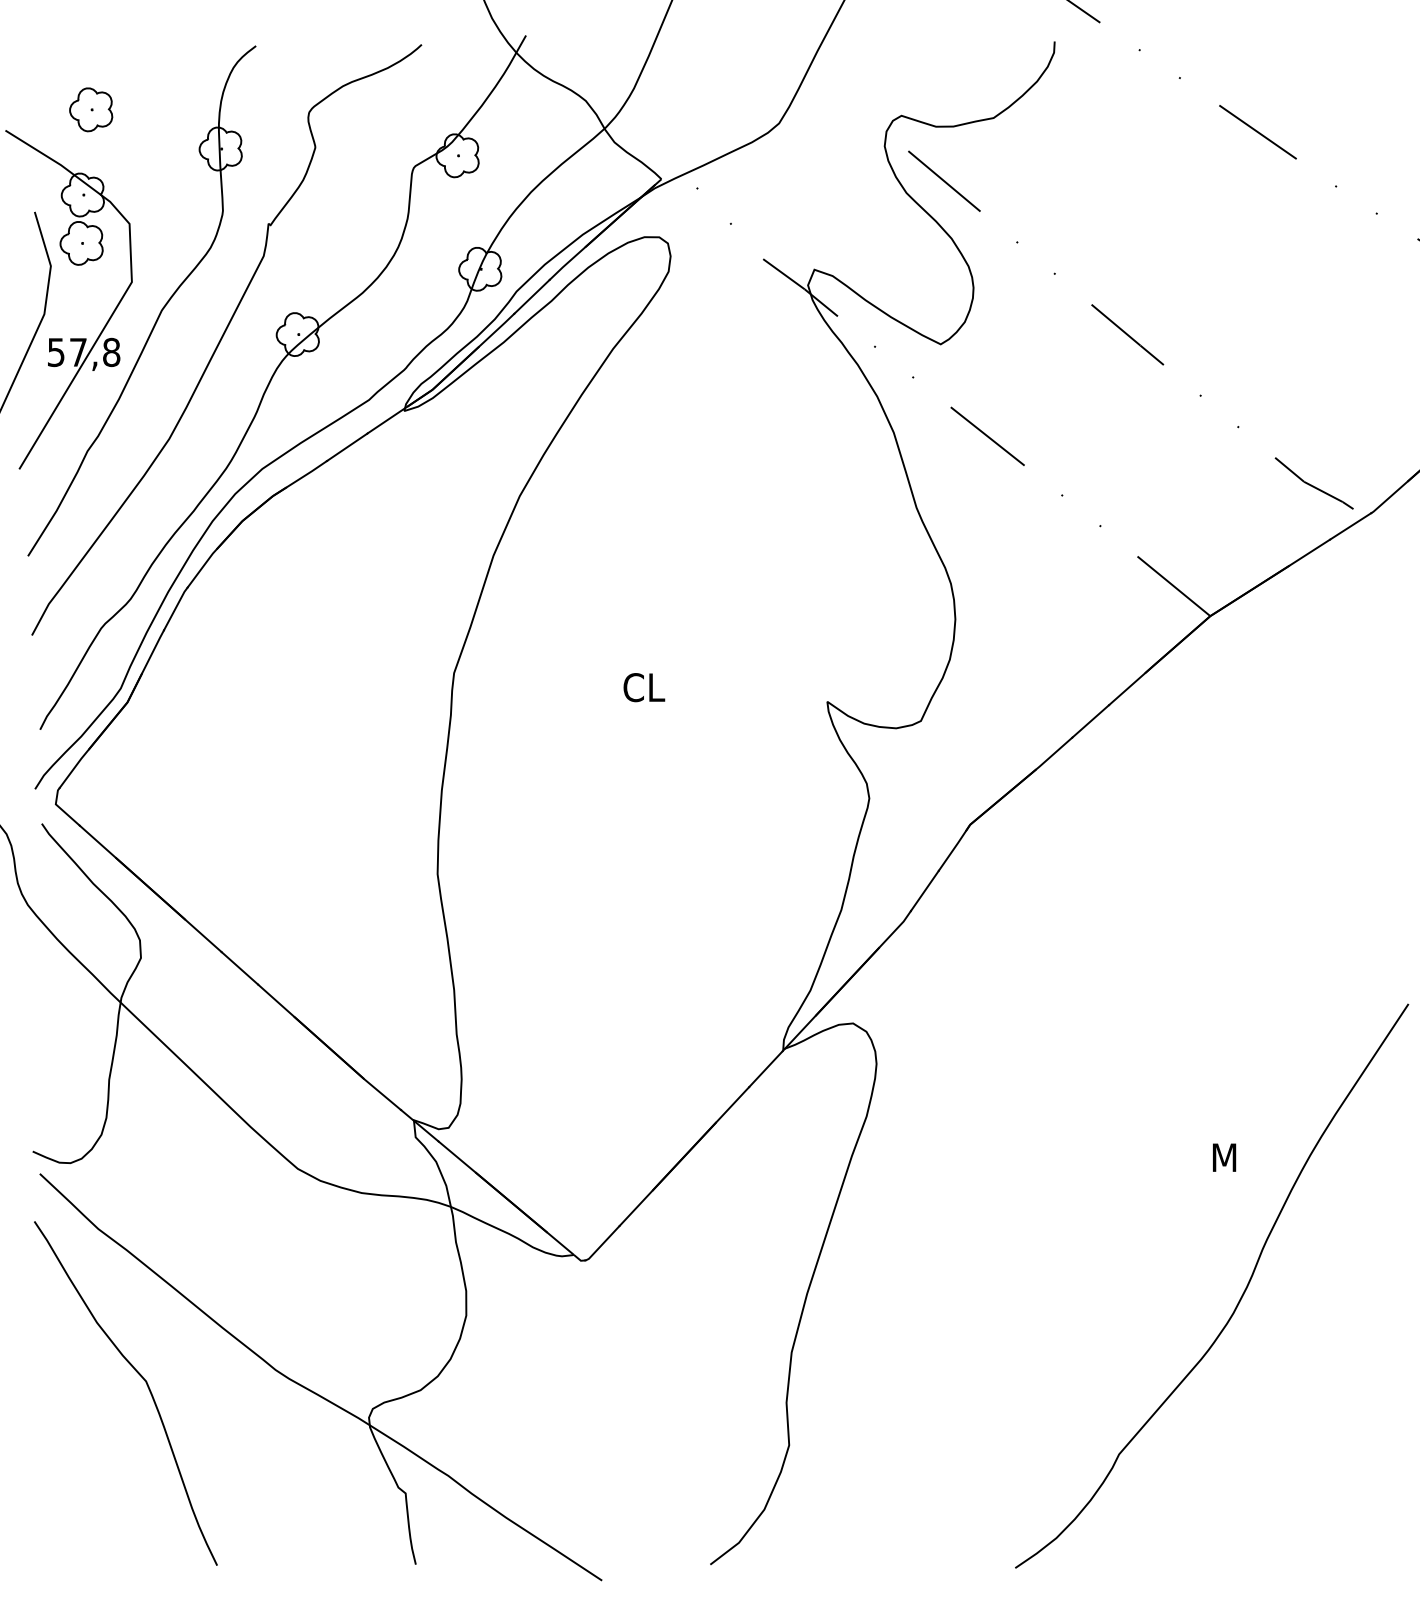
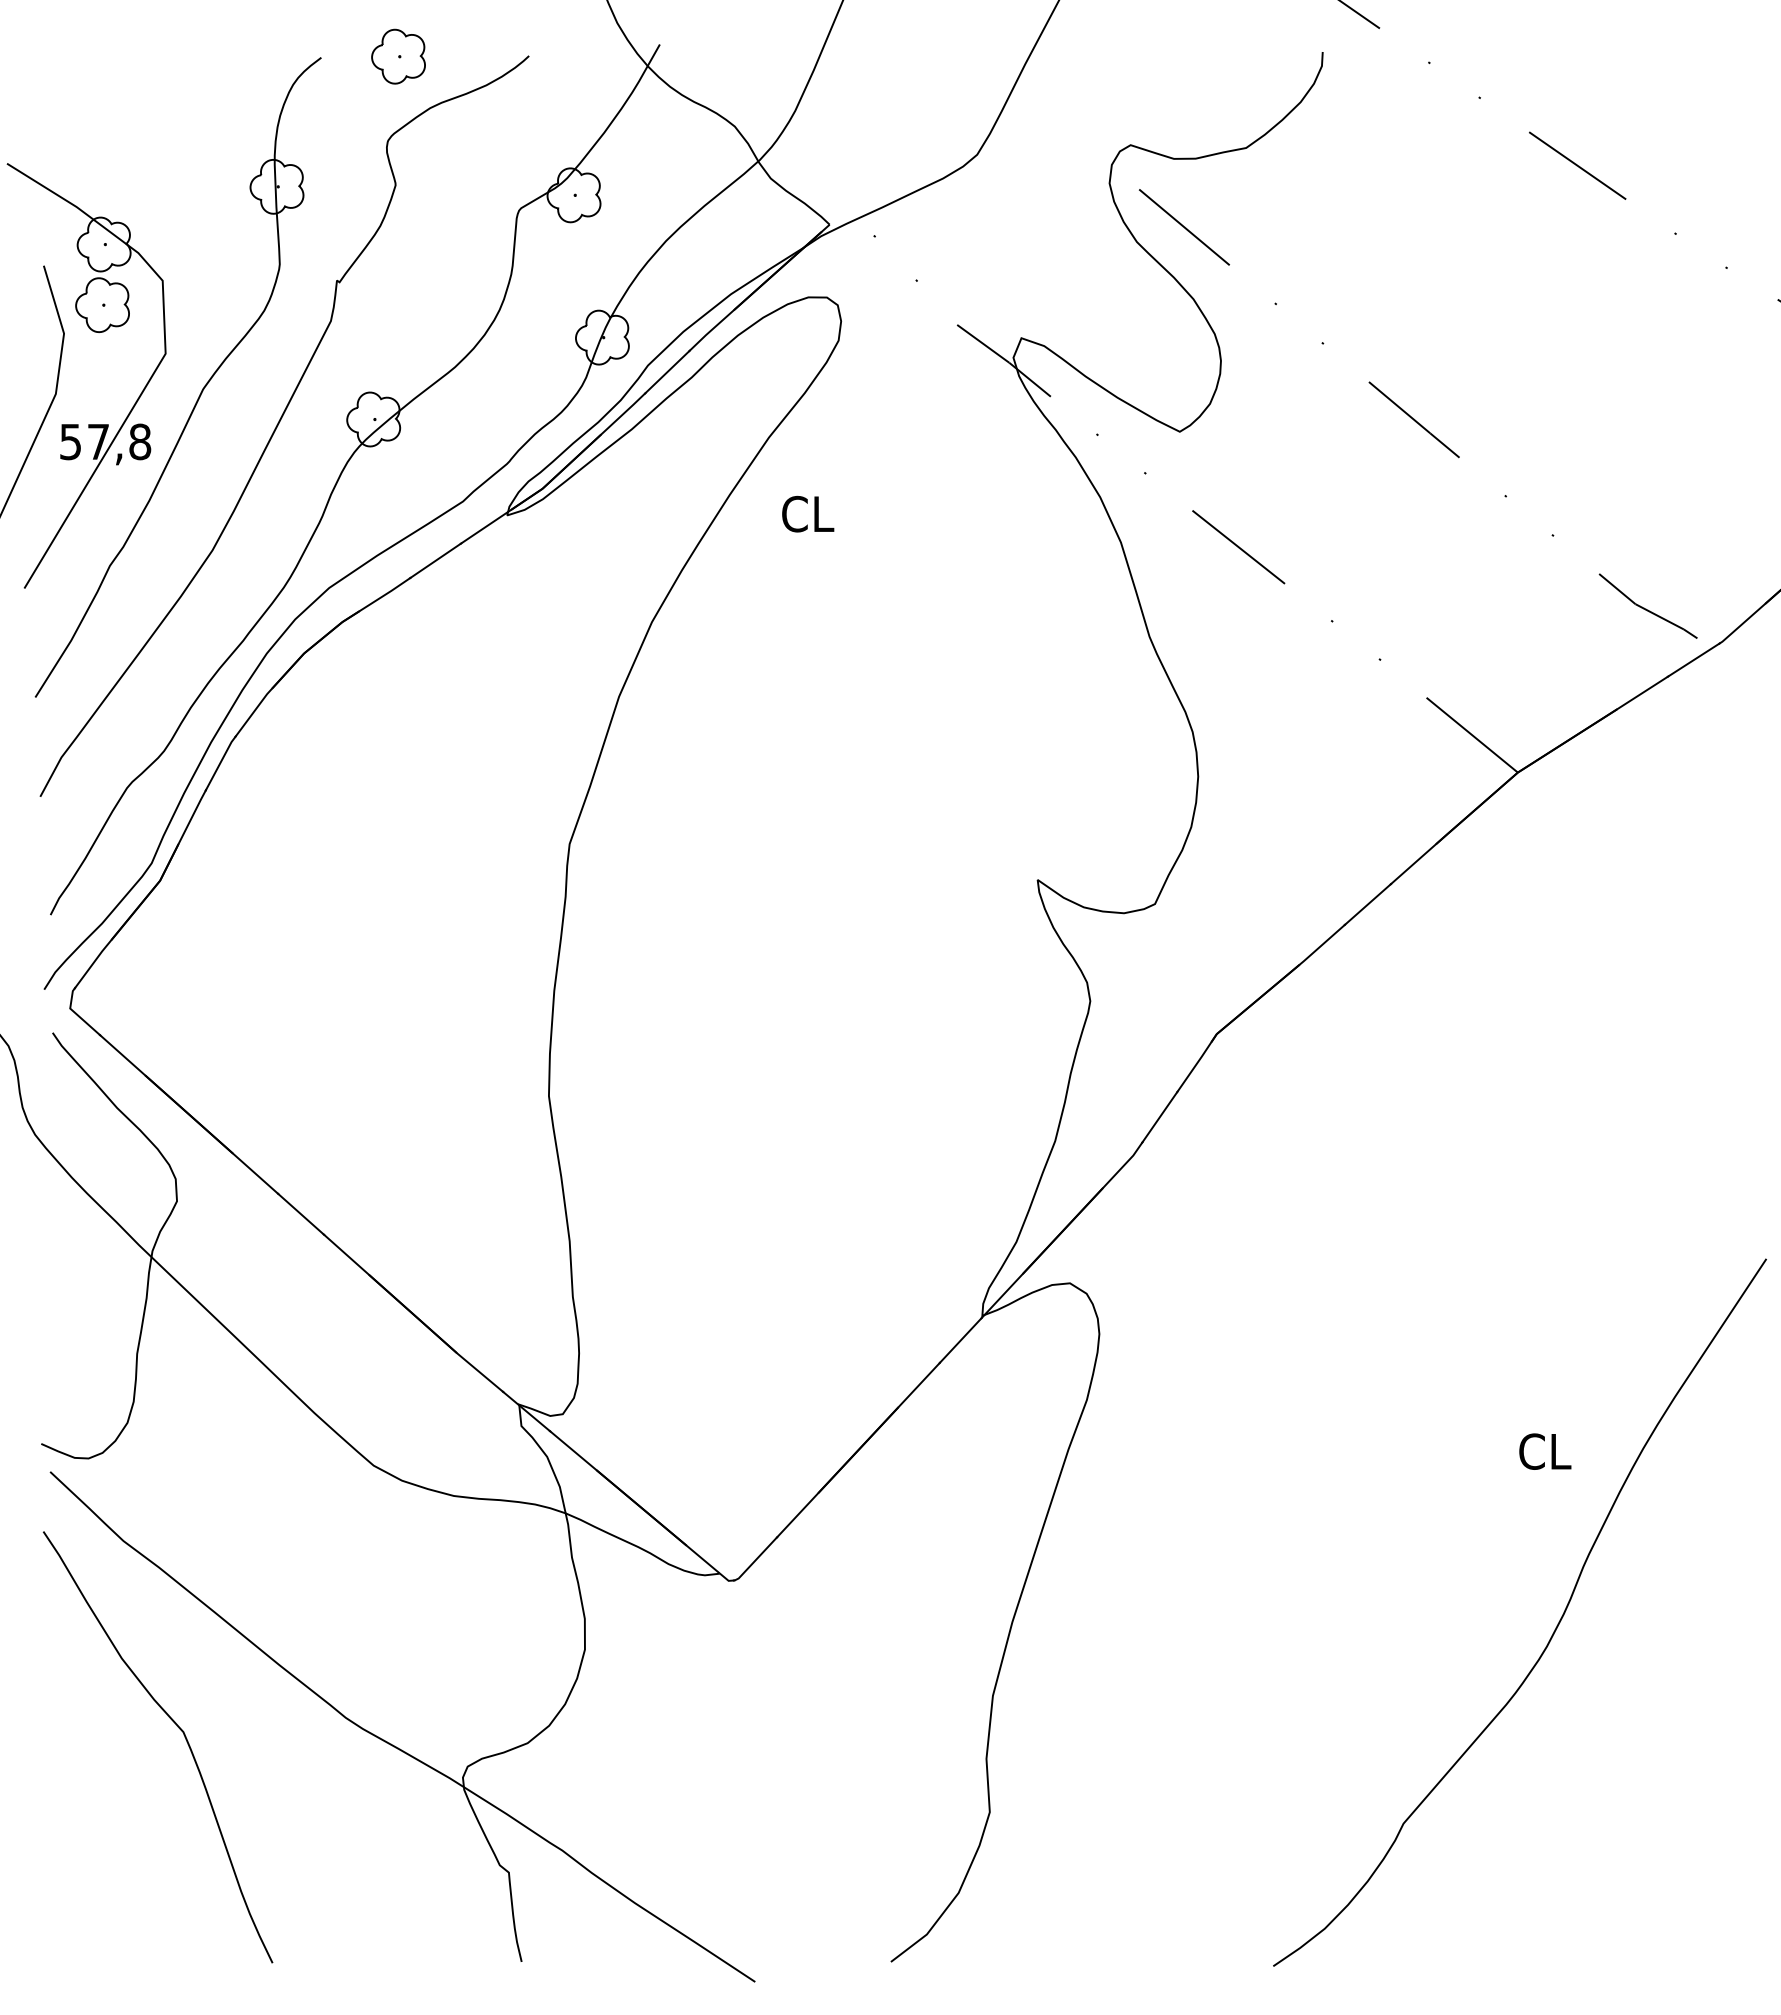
part: (91, 109) -> (398, 56), moved
text: (644, 687) -> (808, 513), moved
text: (1232, 1157) -> (1545, 1451), M -> CL

